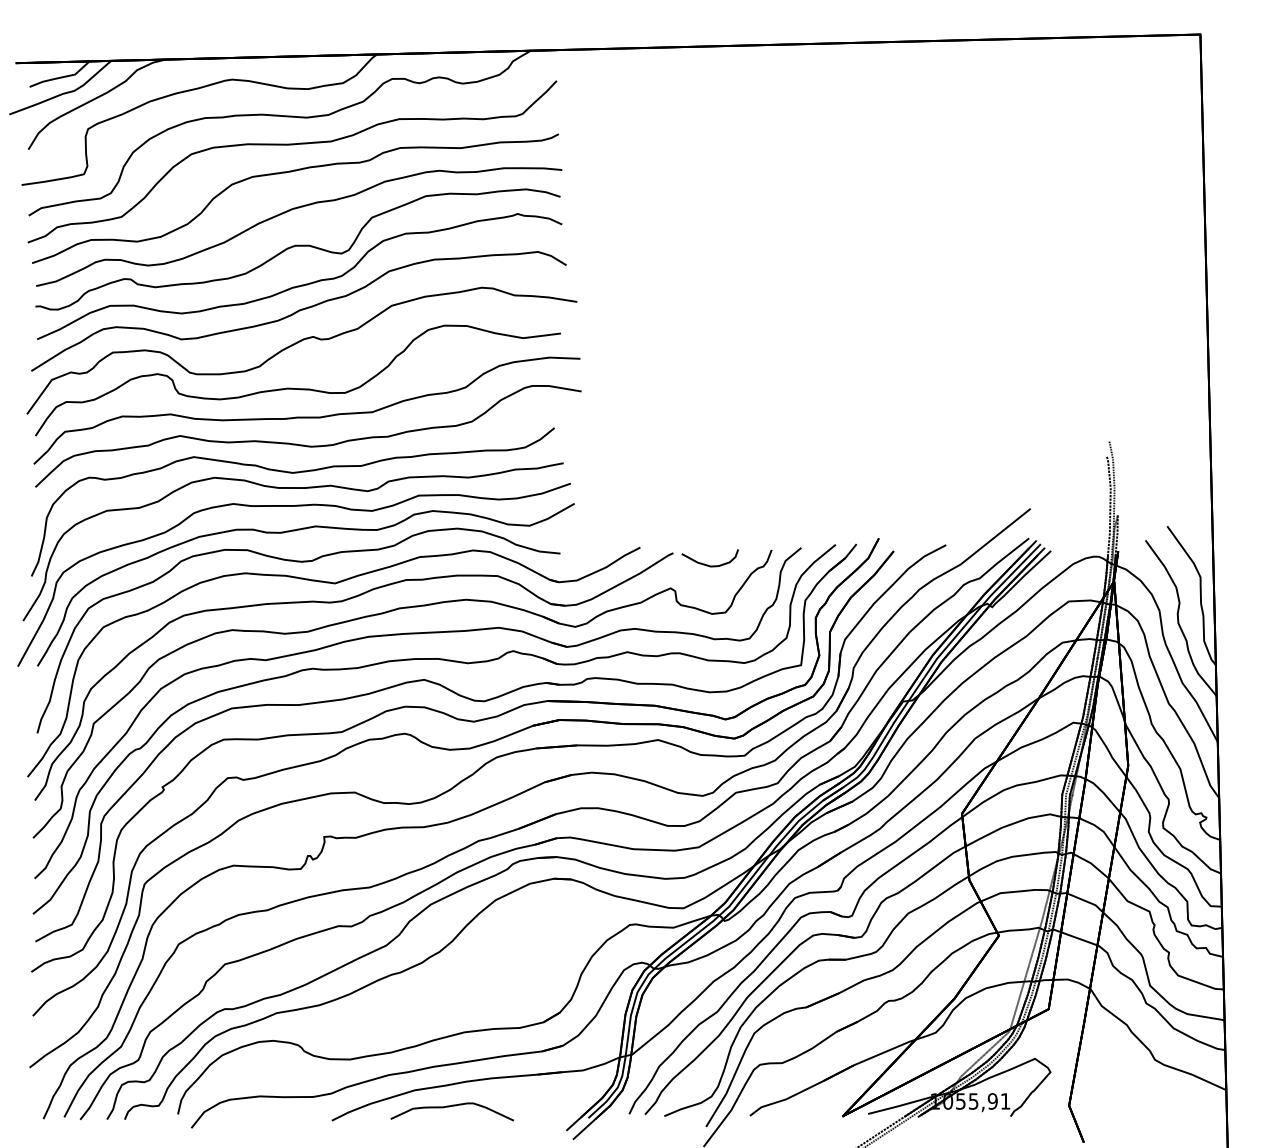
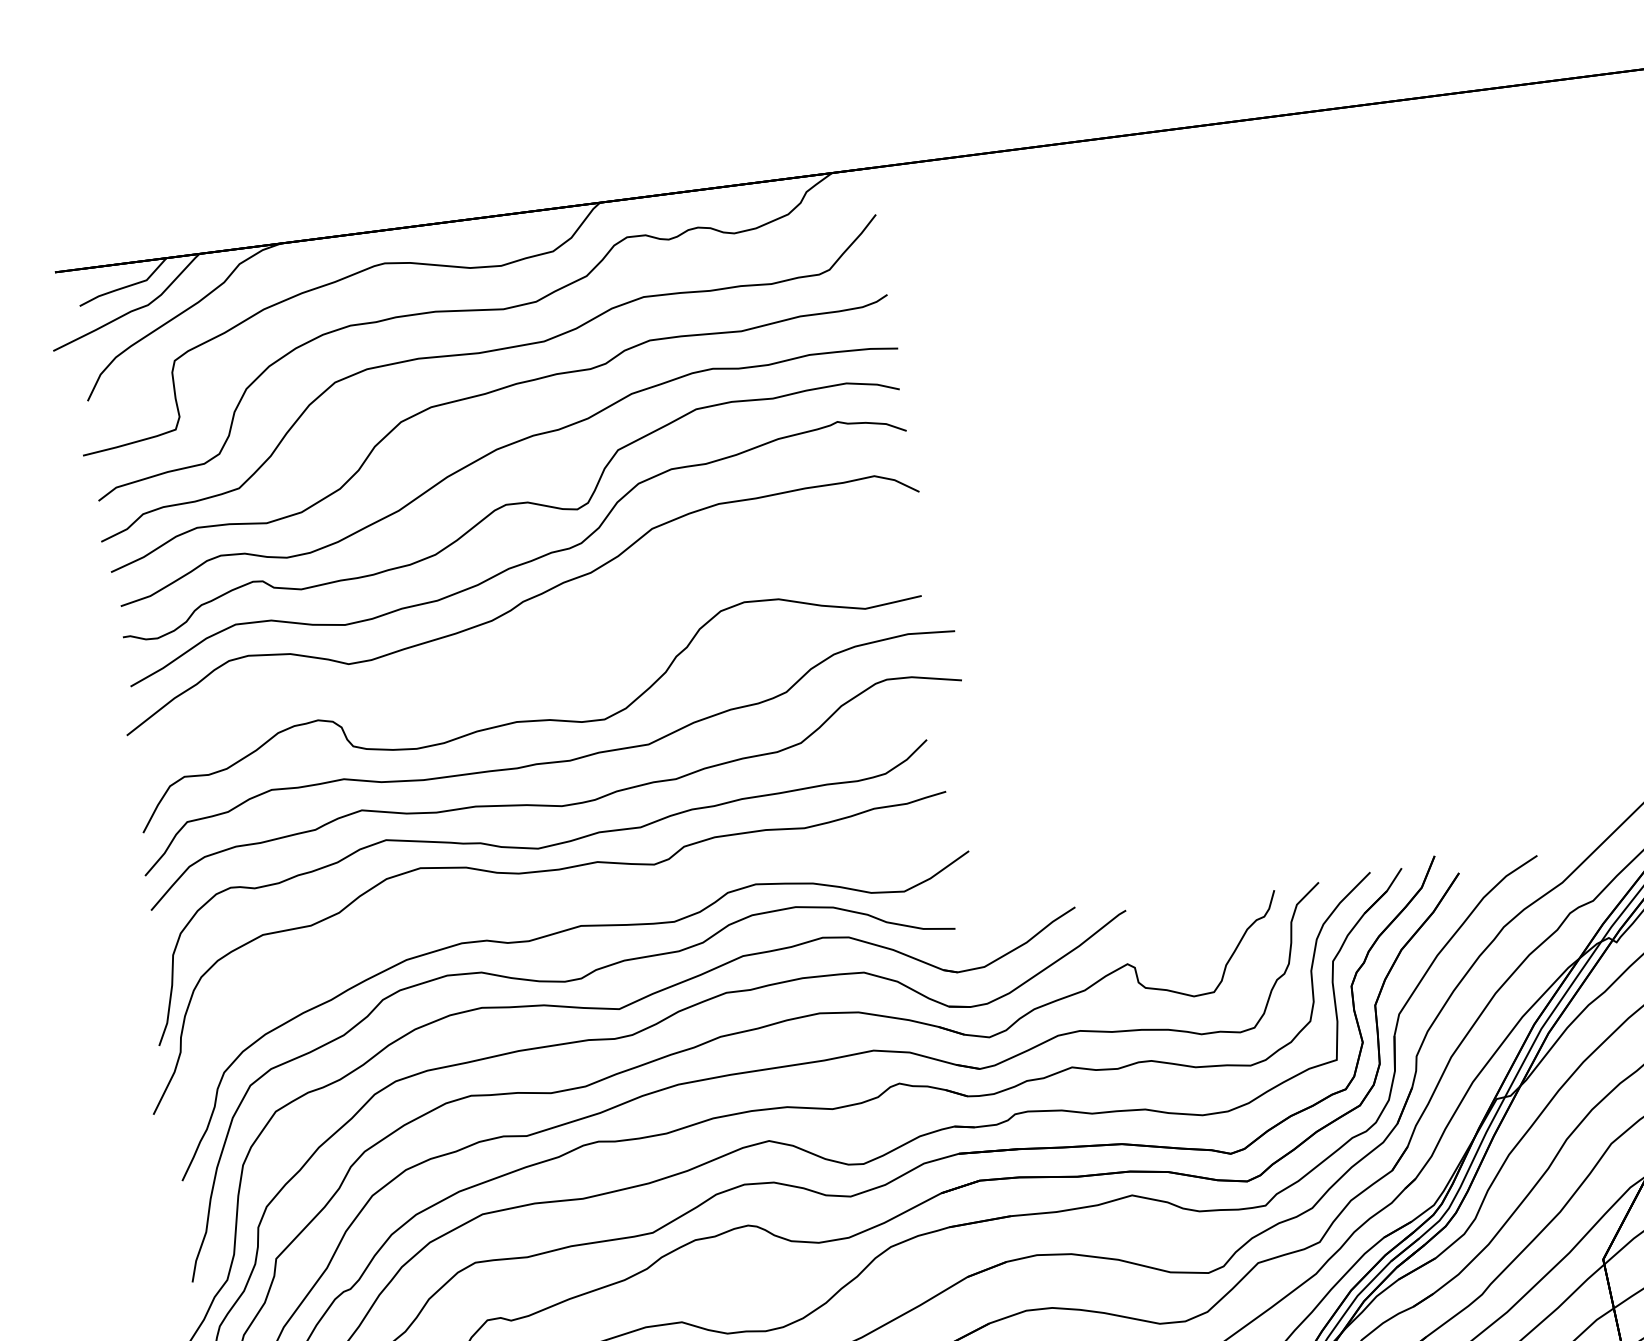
part: (298, 343) -> (526, 652), removed
part: (293, 506) -> (544, 899), removed
curve: (708, 564) -> (1180, 922), removed

